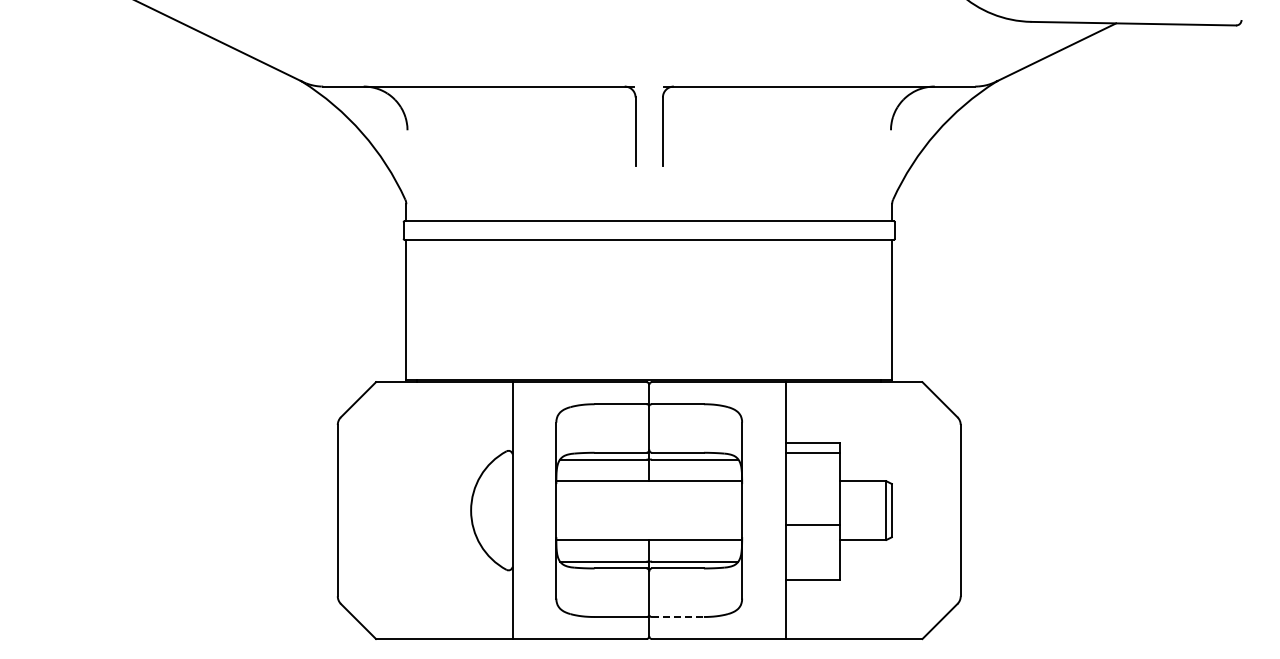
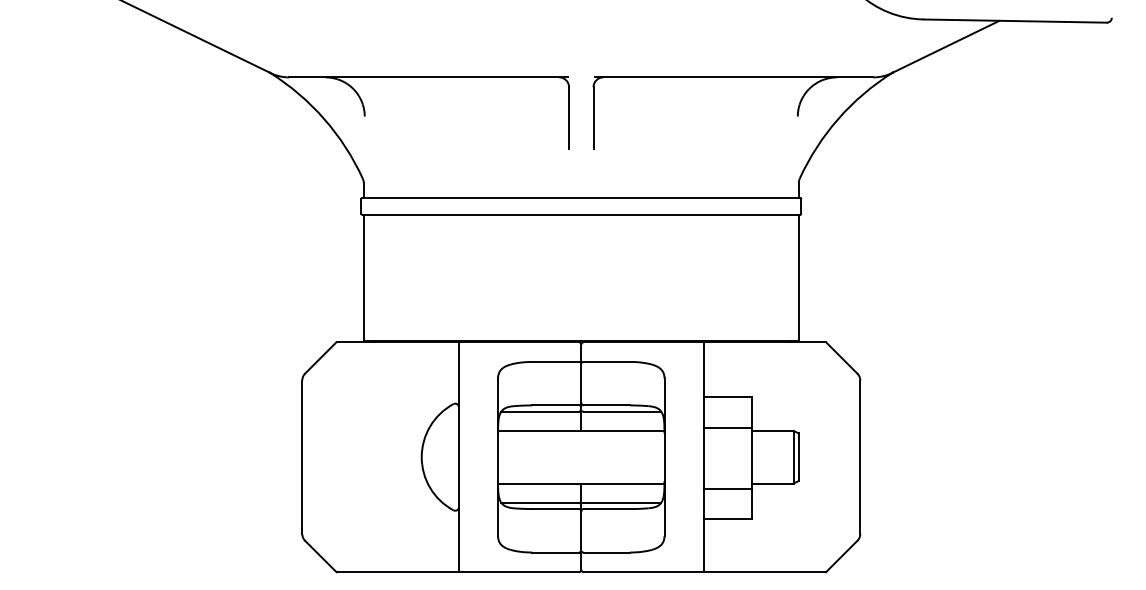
line: (812, 452) -> (727, 427), moved
line: (812, 524) -> (727, 488), moved
line: (677, 616) -> (606, 552), dashed -> solid

